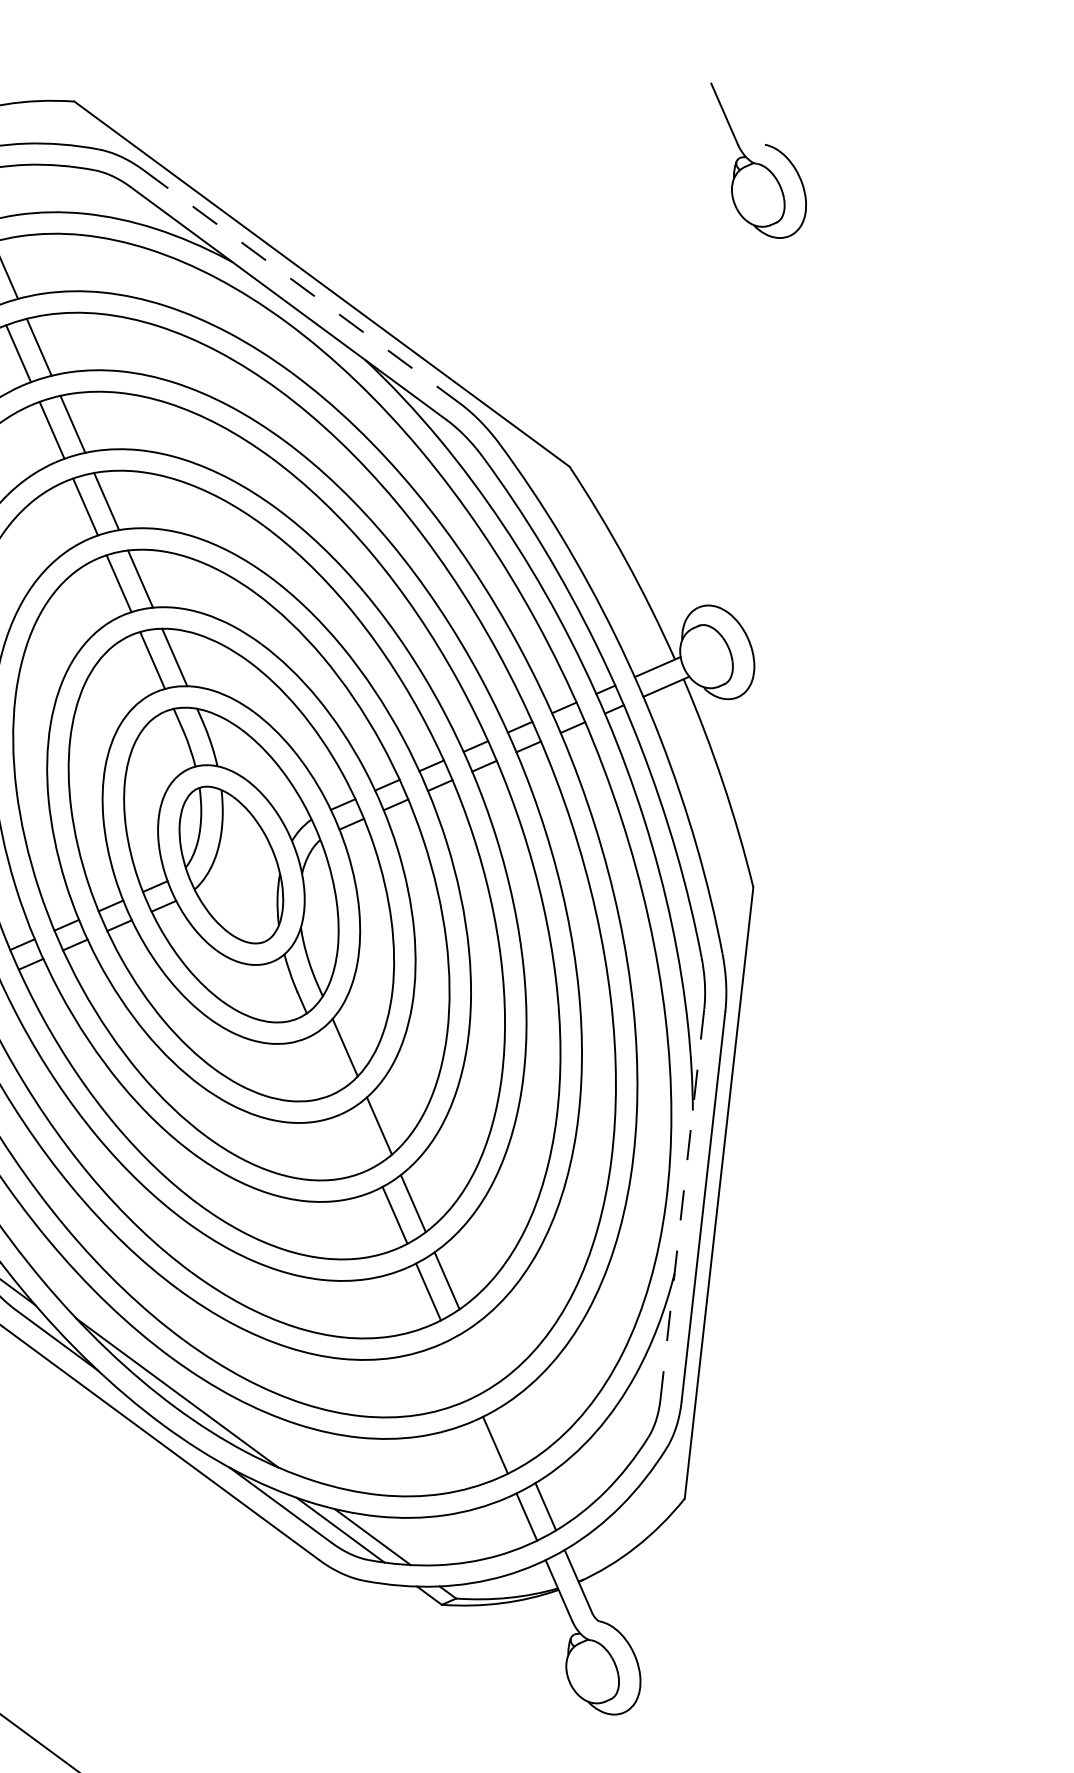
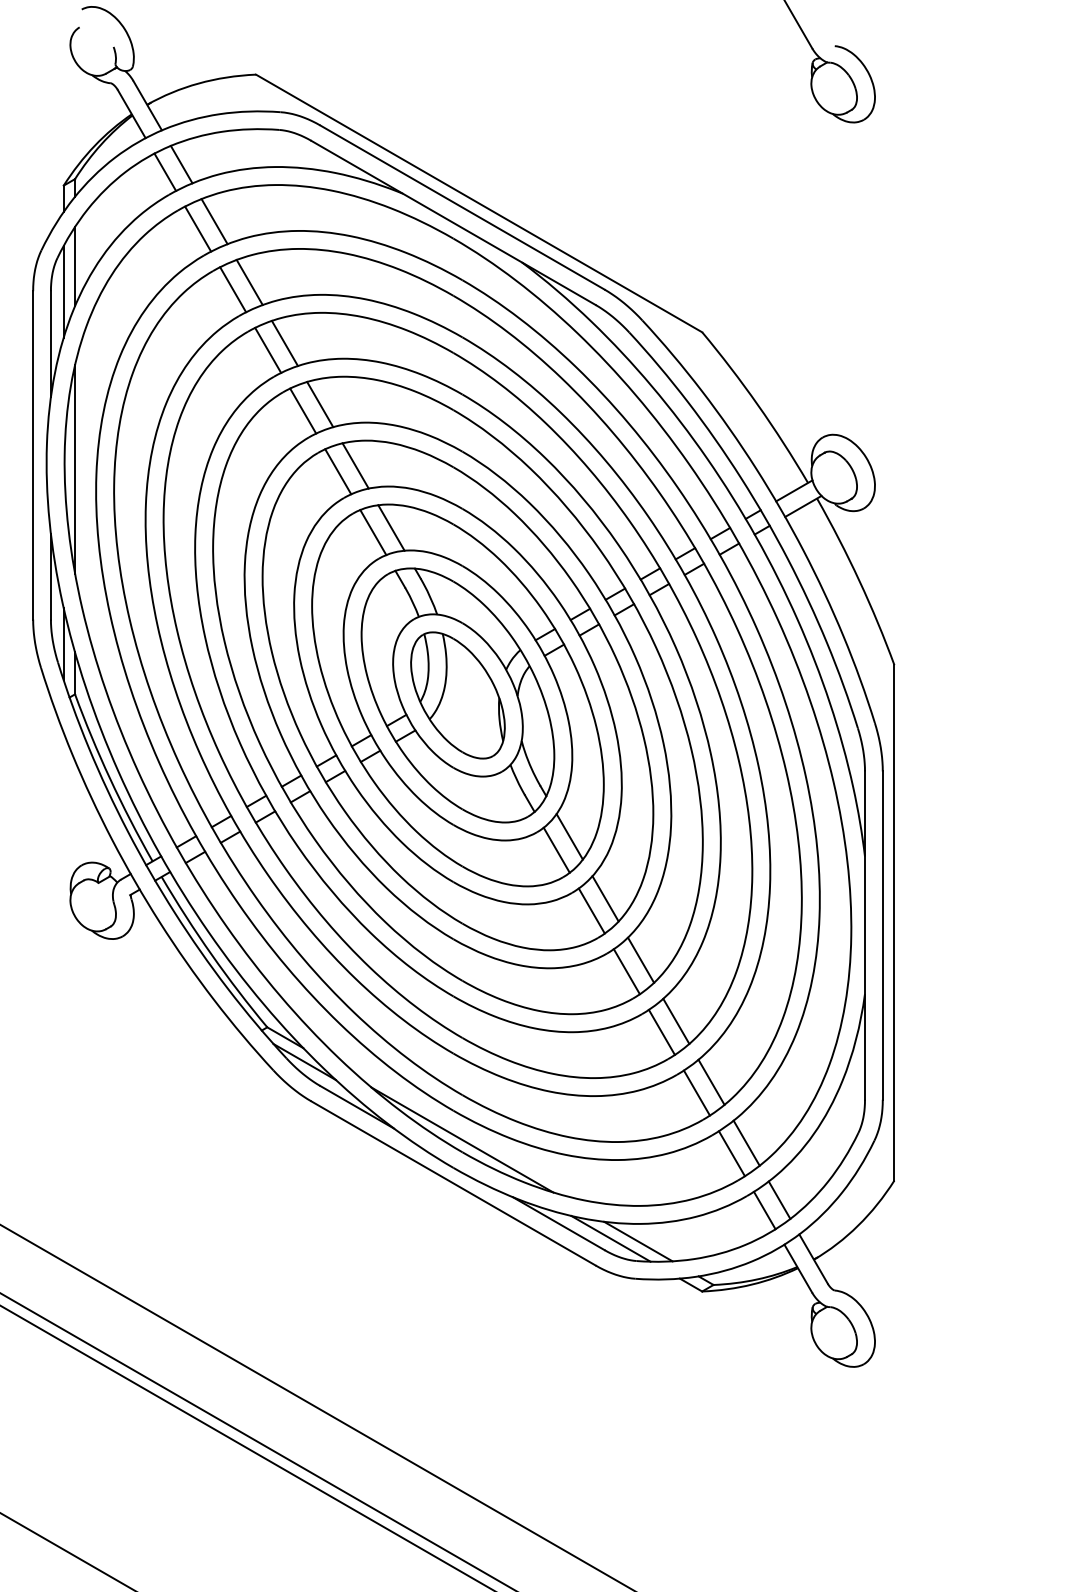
line: (301, 286) -> (462, 207), dashed -> solid
line: (327, 1060) -> (556, 849), added
line: (361, 1137) -> (591, 910), added
line: (682, 1205) -> (865, 936), dashed -> solid
line: (480, 1356) -> (711, 1081), added
line: (461, 1367) -> (696, 1092), added
line: (514, 1433) -> (746, 1142), added

